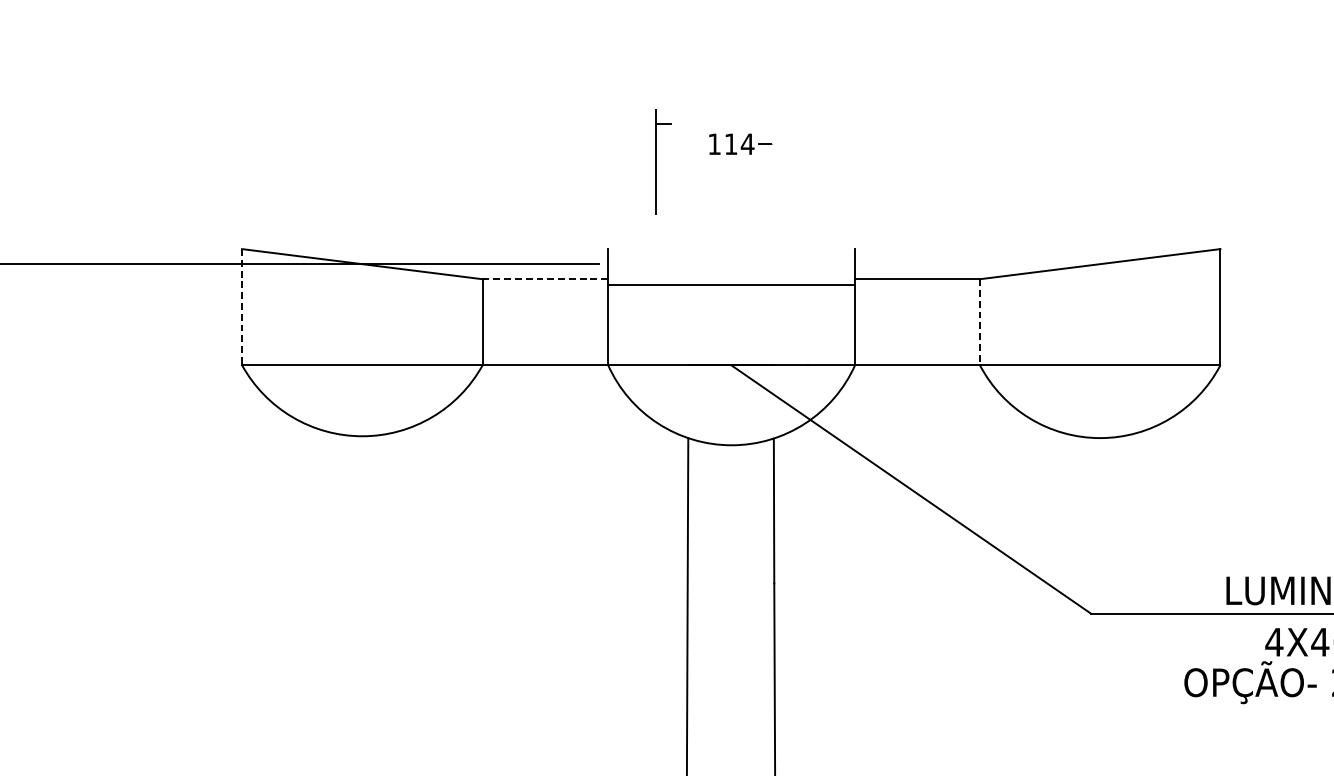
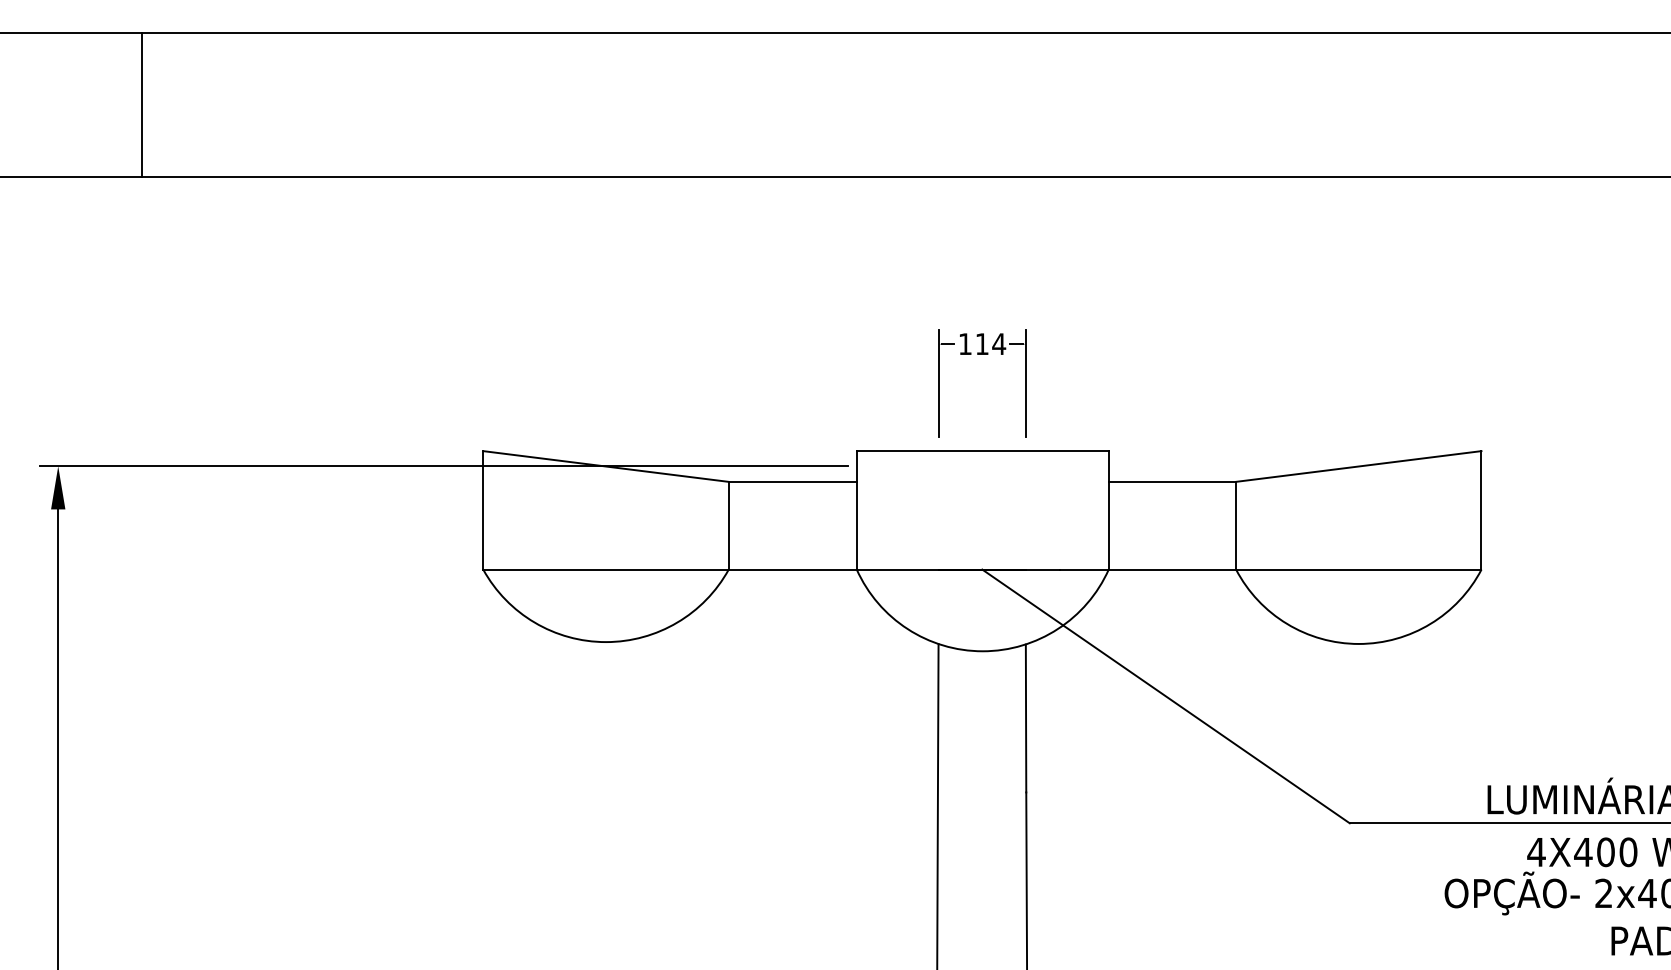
part: (655, 162) -> (939, 383), moved
line: (773, 181) -> (1025, 382), added
line: (545, 278) -> (792, 481), dashed -> solid
line: (731, 285) -> (982, 451), moved
line: (242, 307) -> (483, 510), dashed -> solid
line: (980, 322) -> (1236, 525), dashed -> solid

